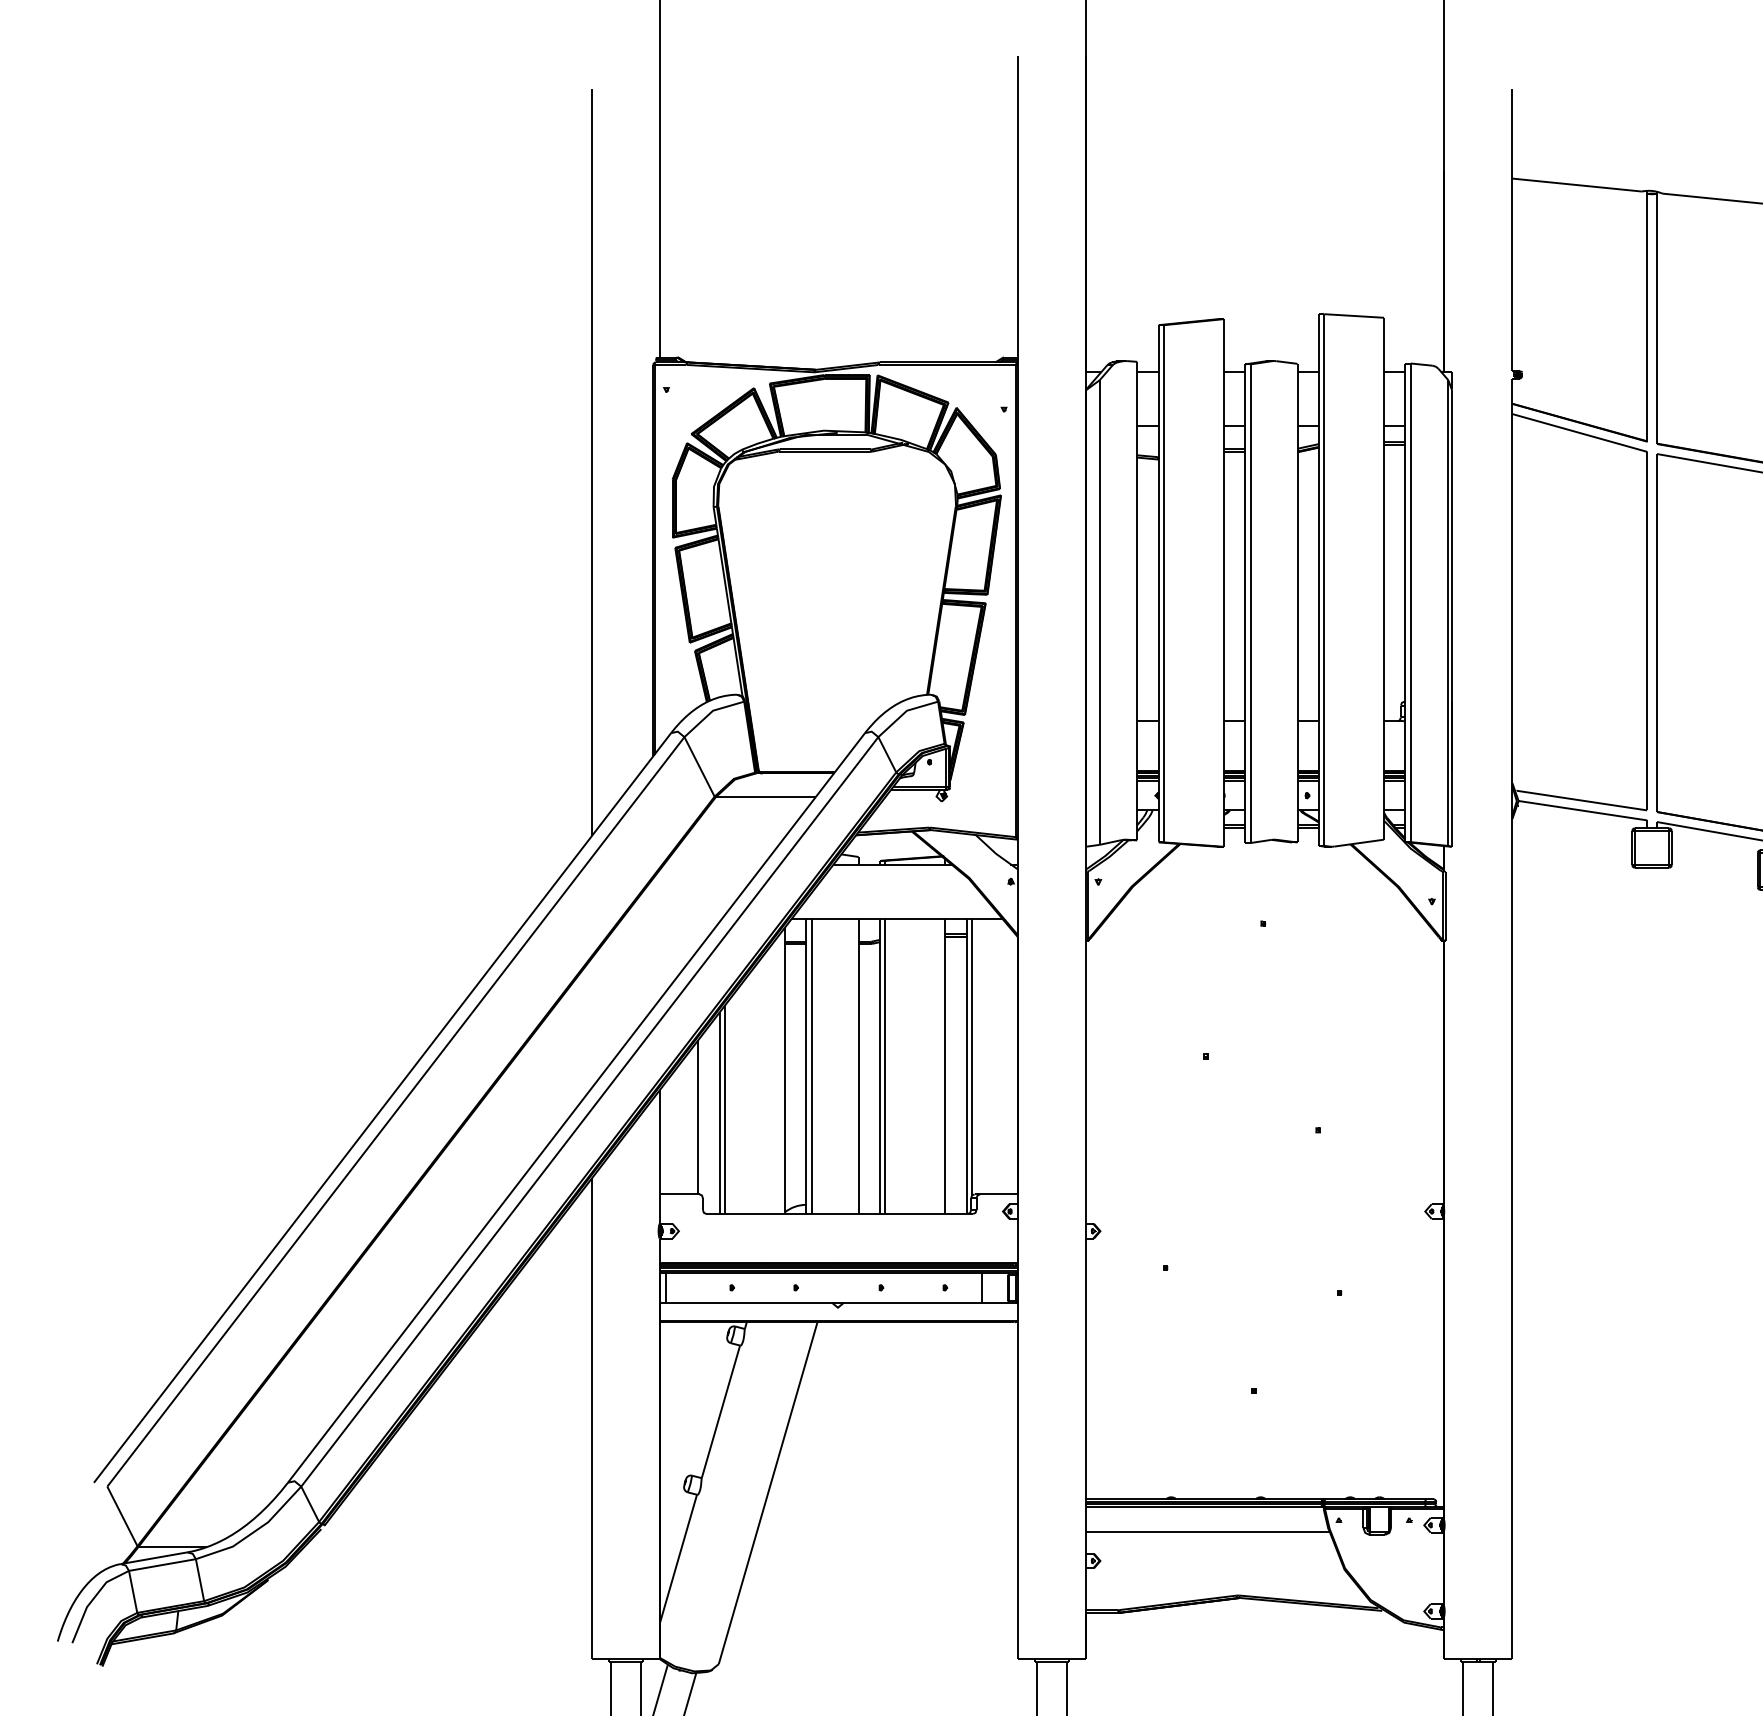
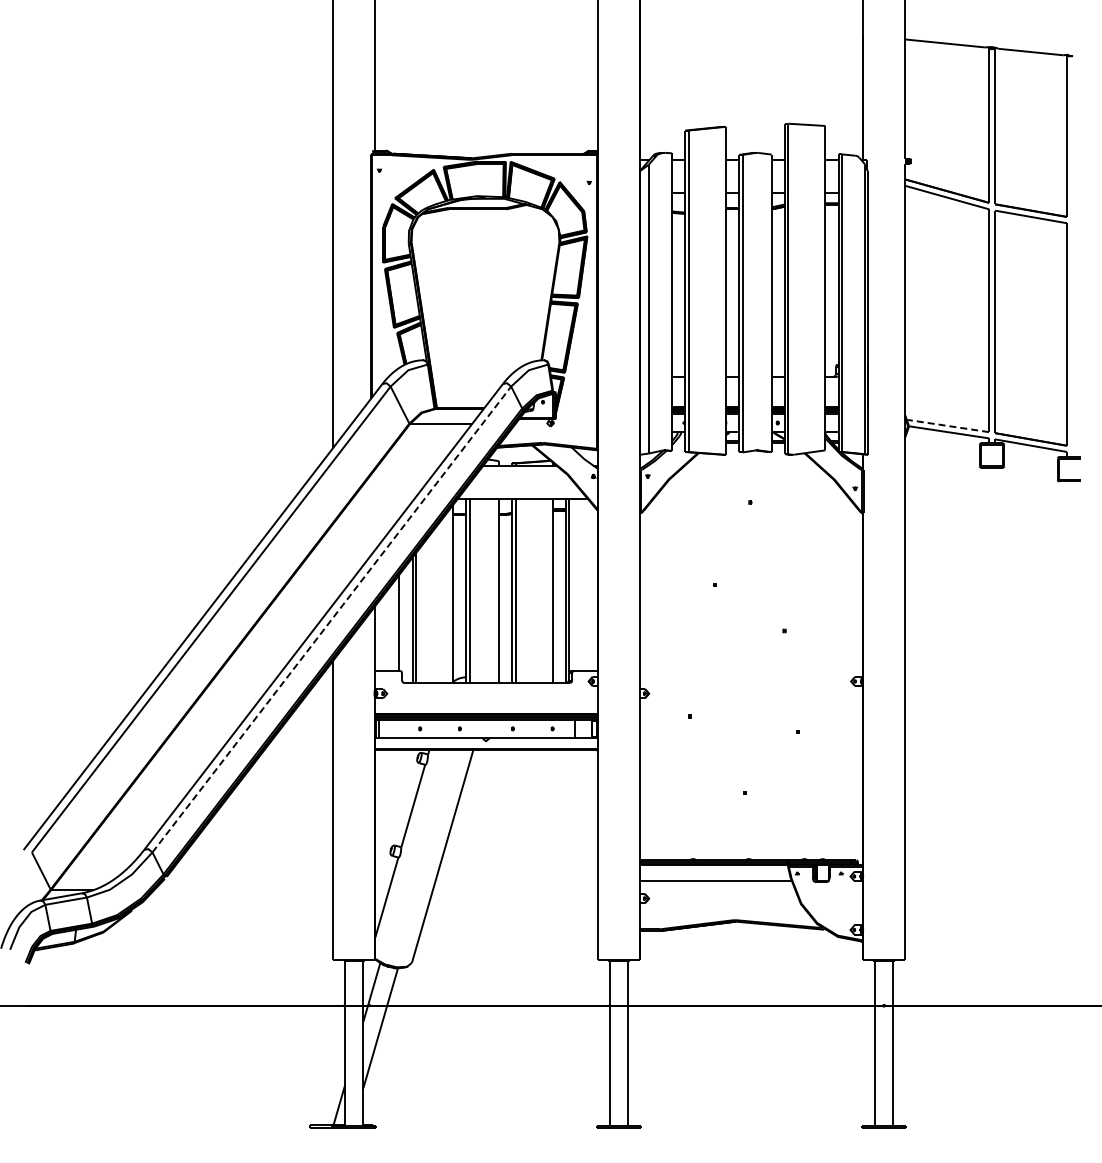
line: (1582, 801) -> (948, 426), solid -> dashed
line: (589, 1111) -> (331, 619), solid -> dashed

